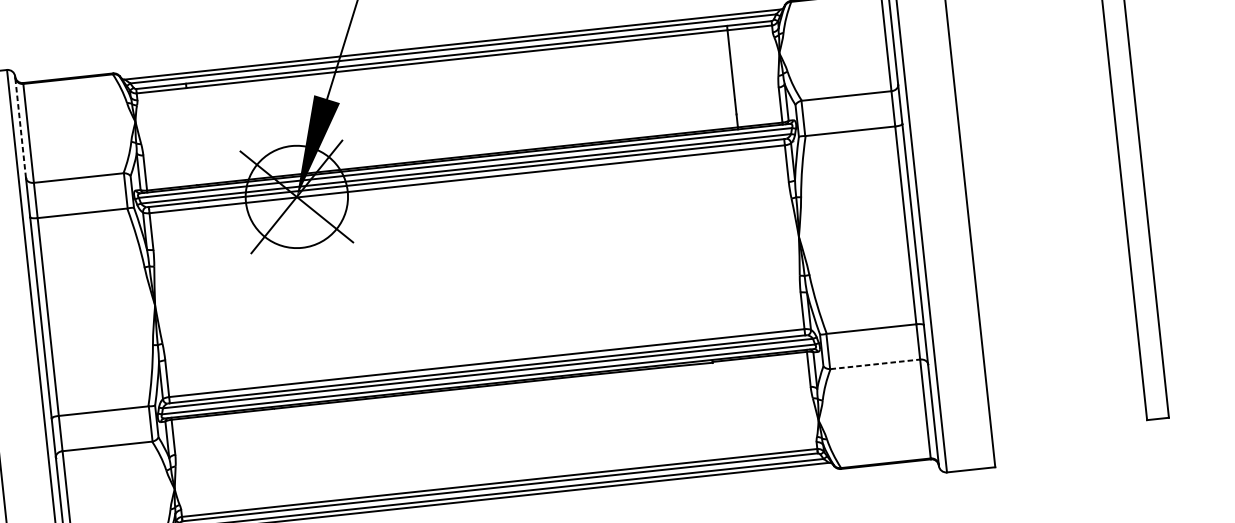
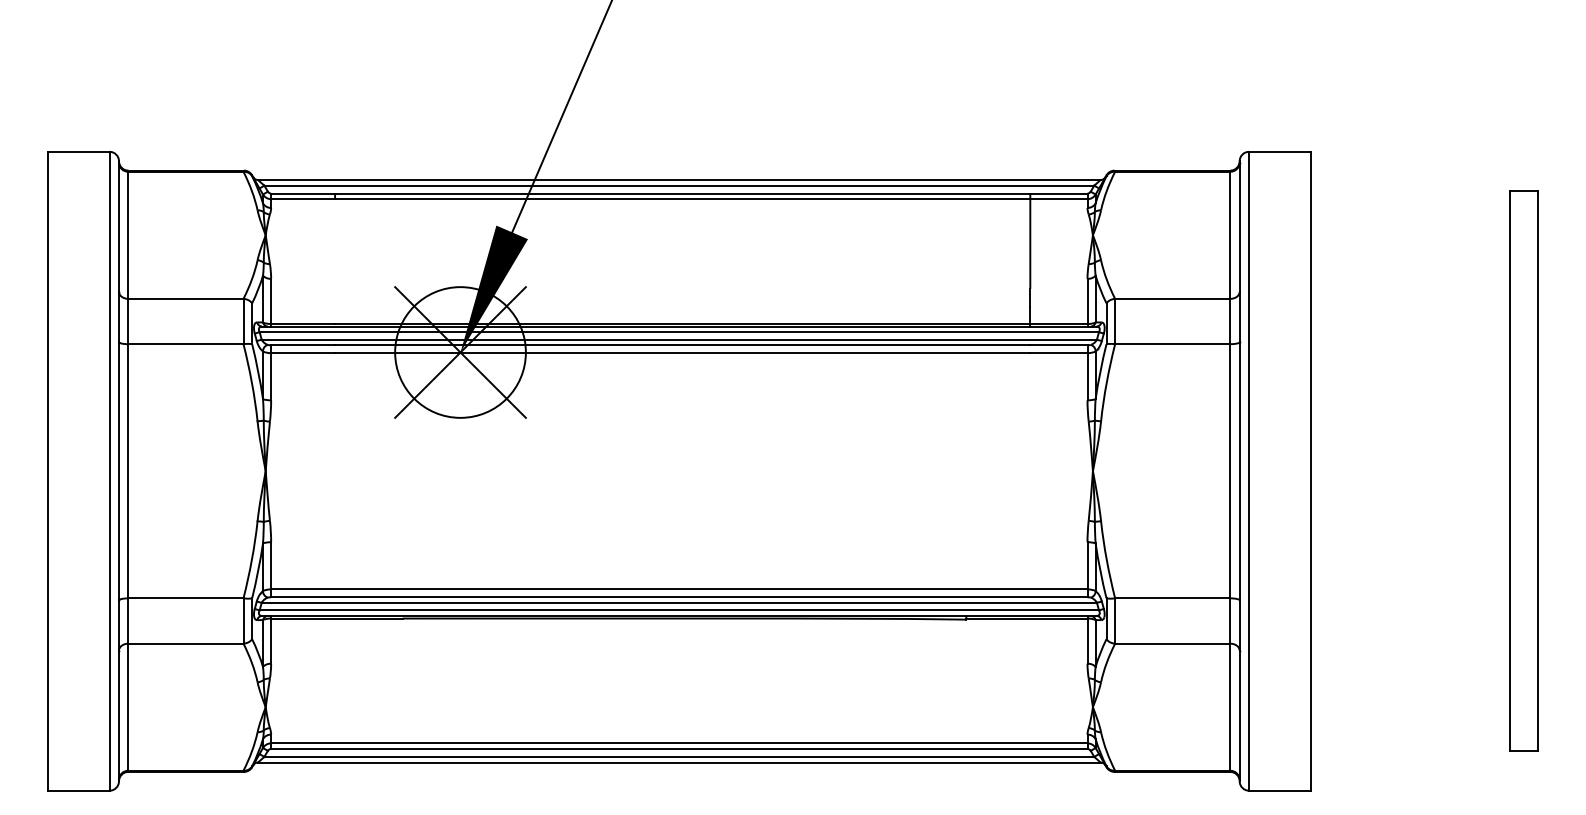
line: (21, 128) -> (119, 227), dashed -> solid
line: (875, 364) -> (1172, 643), dashed -> solid

